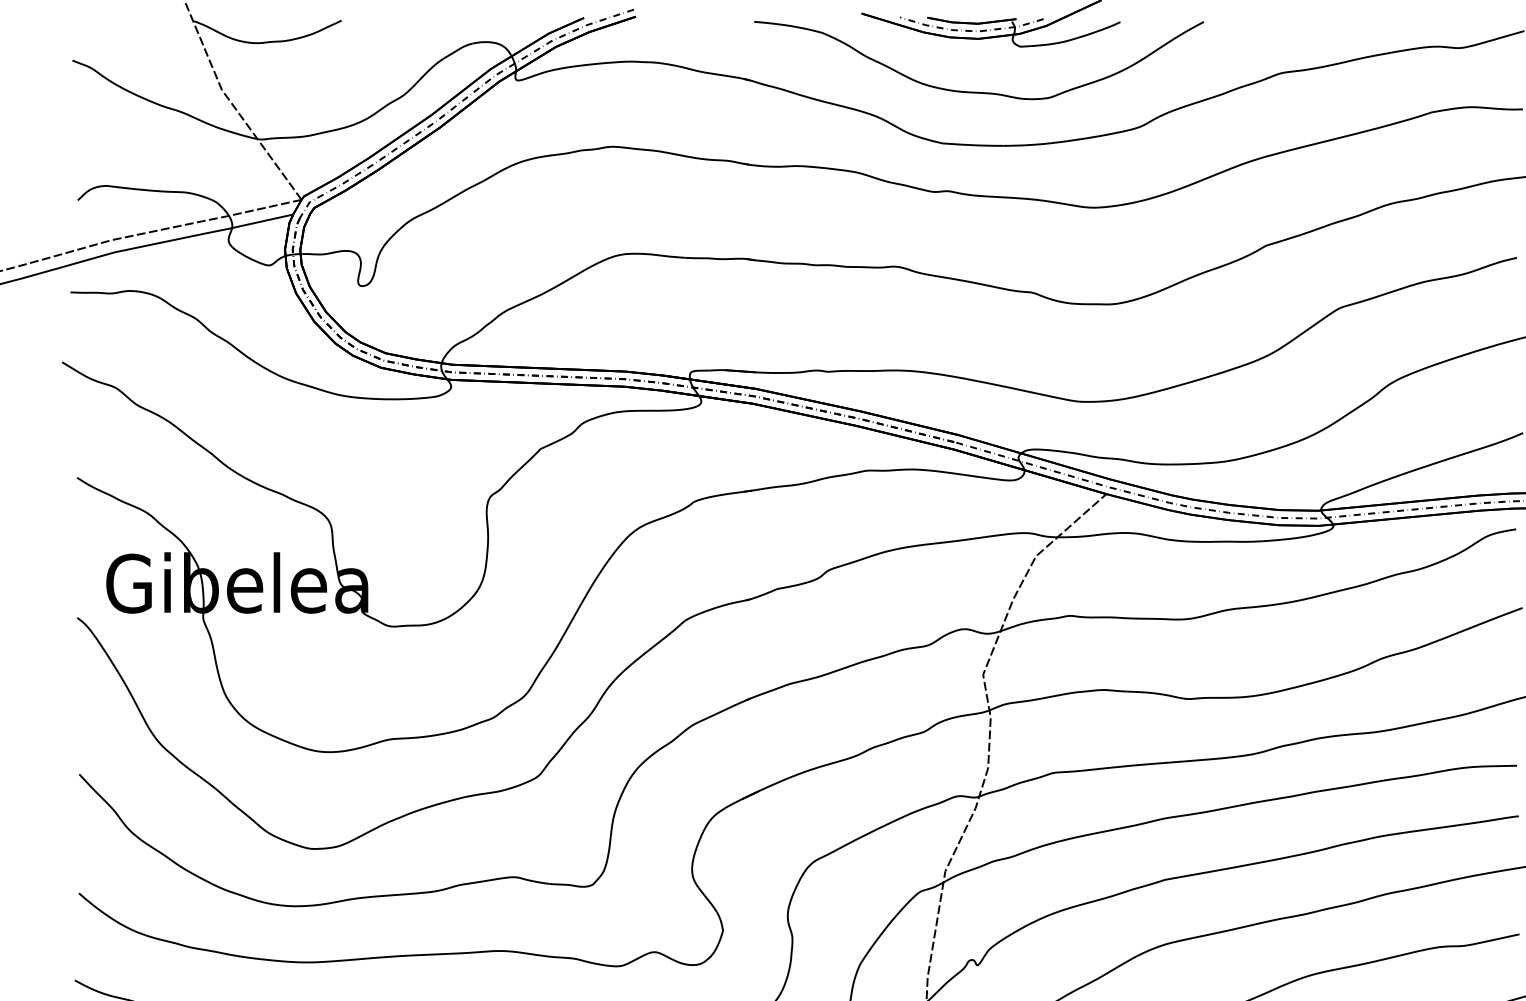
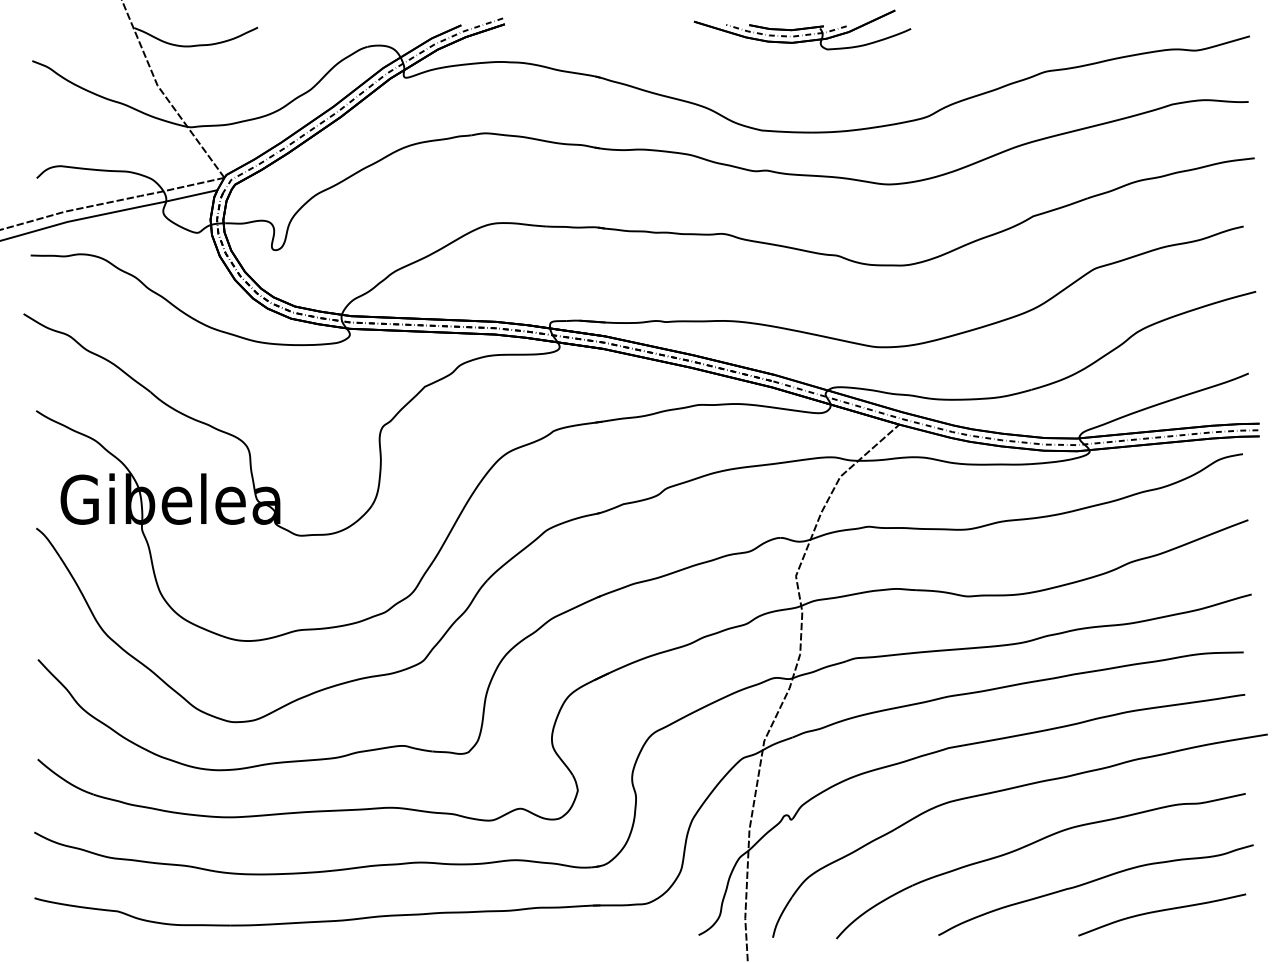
curve: (970, 90) -> (785, 86), removed

